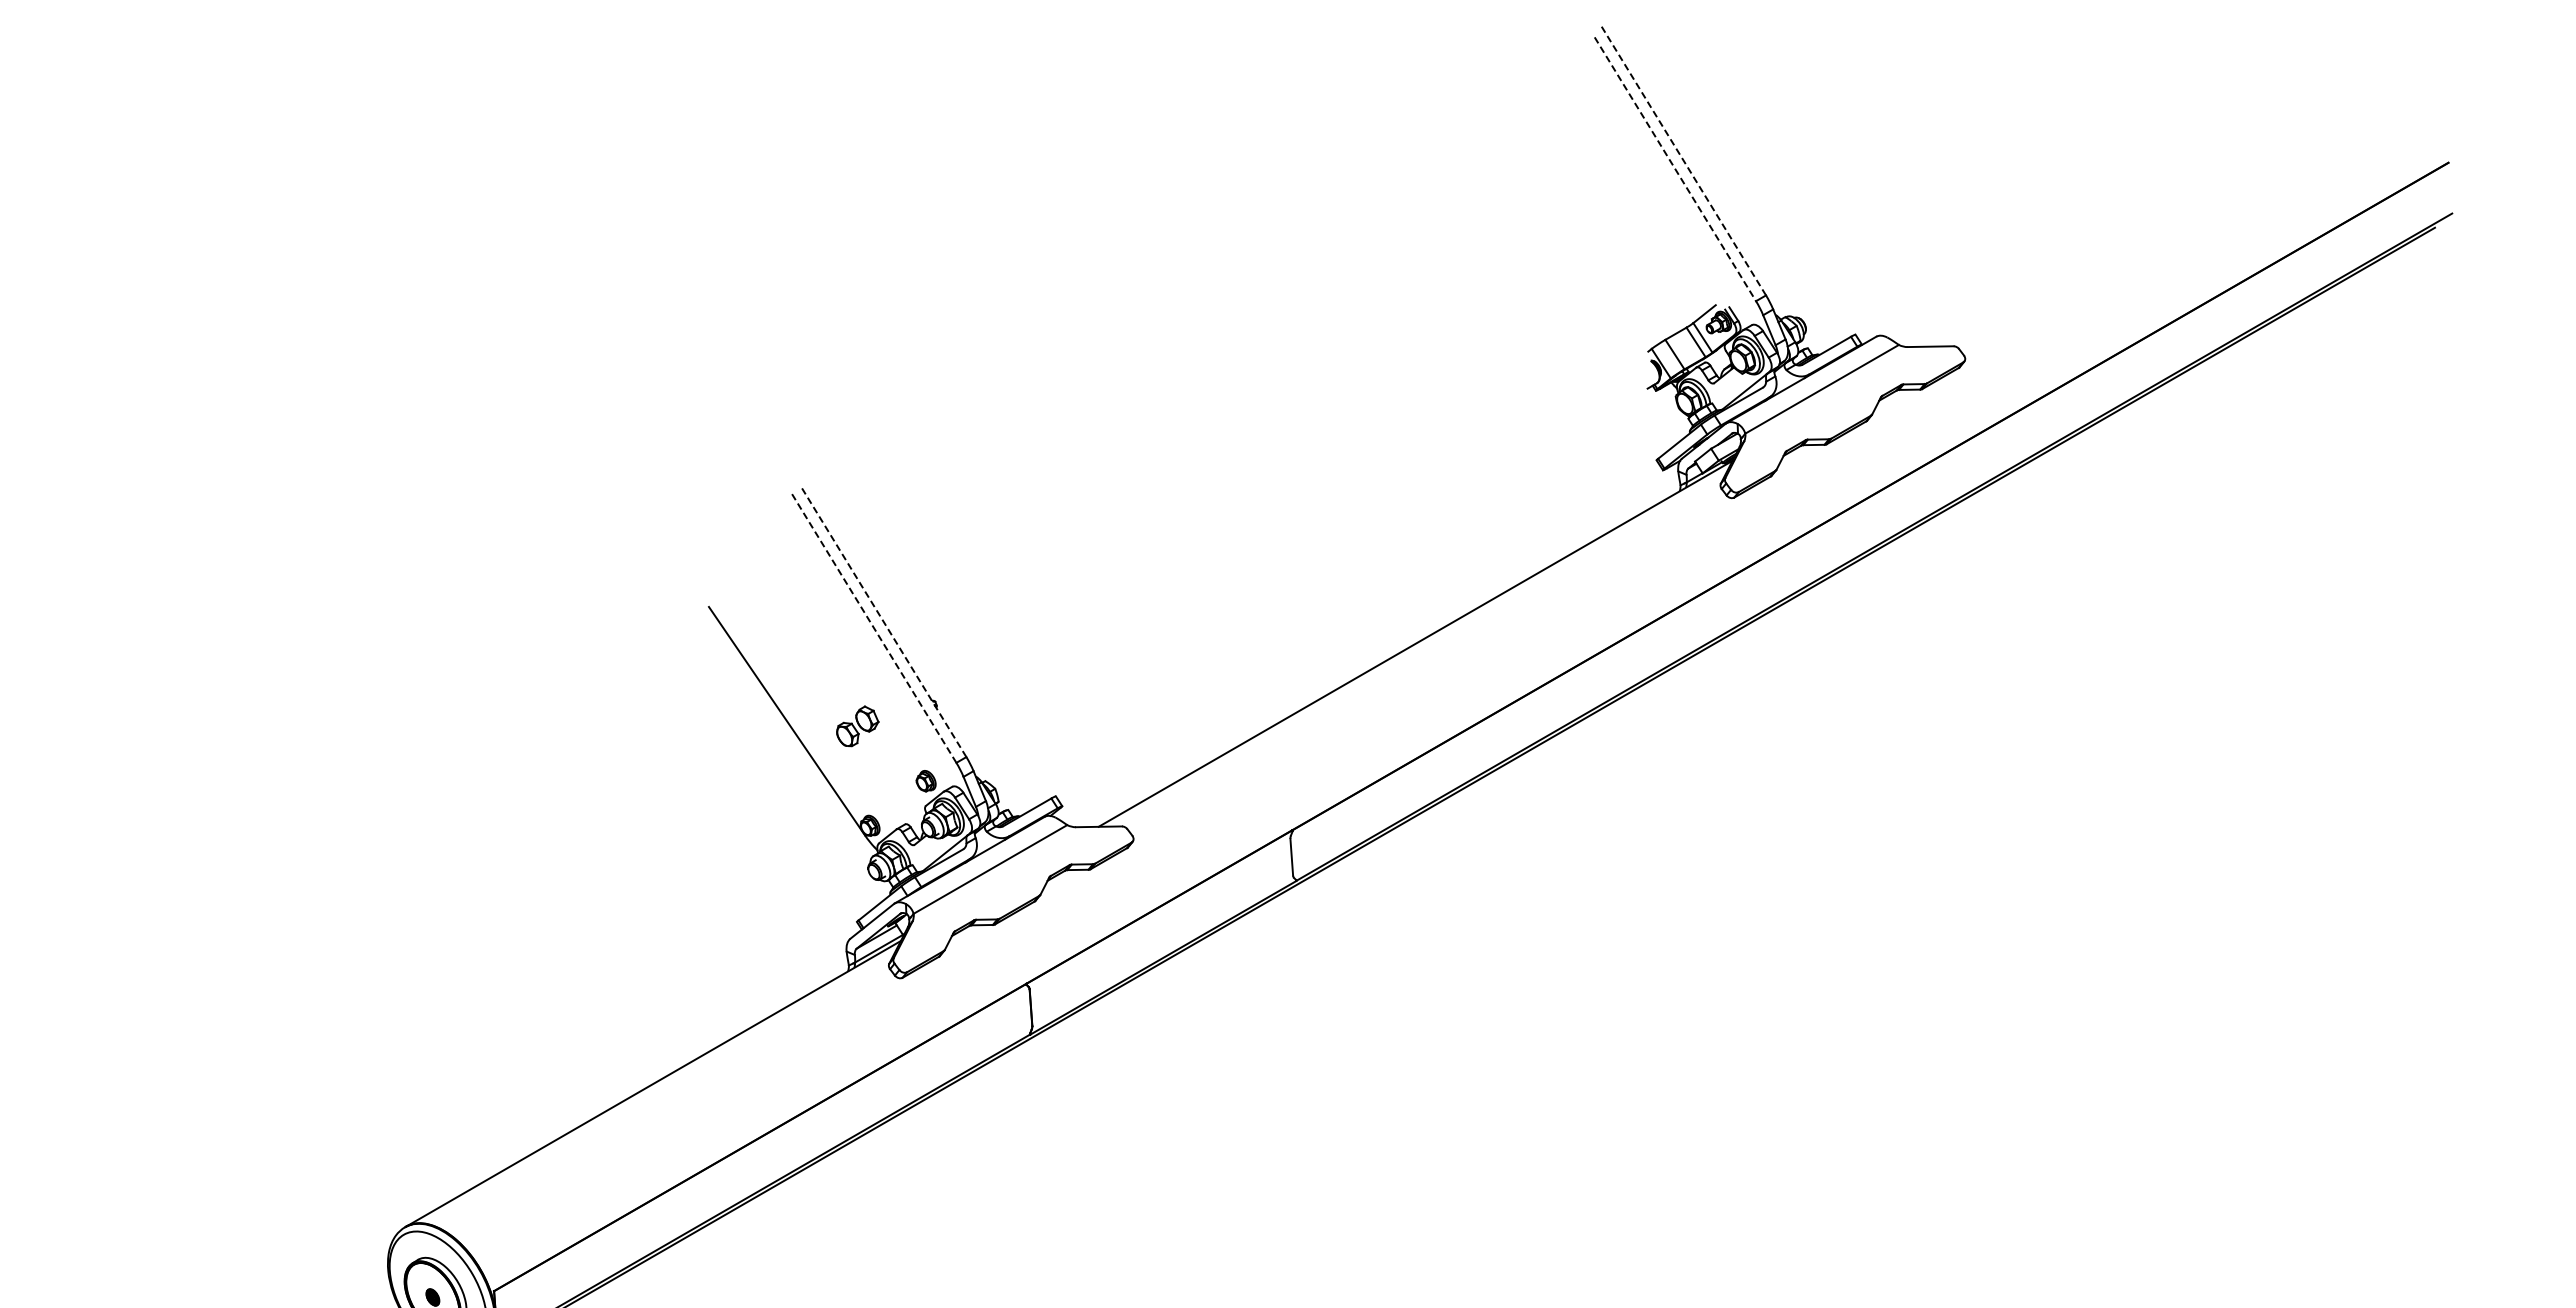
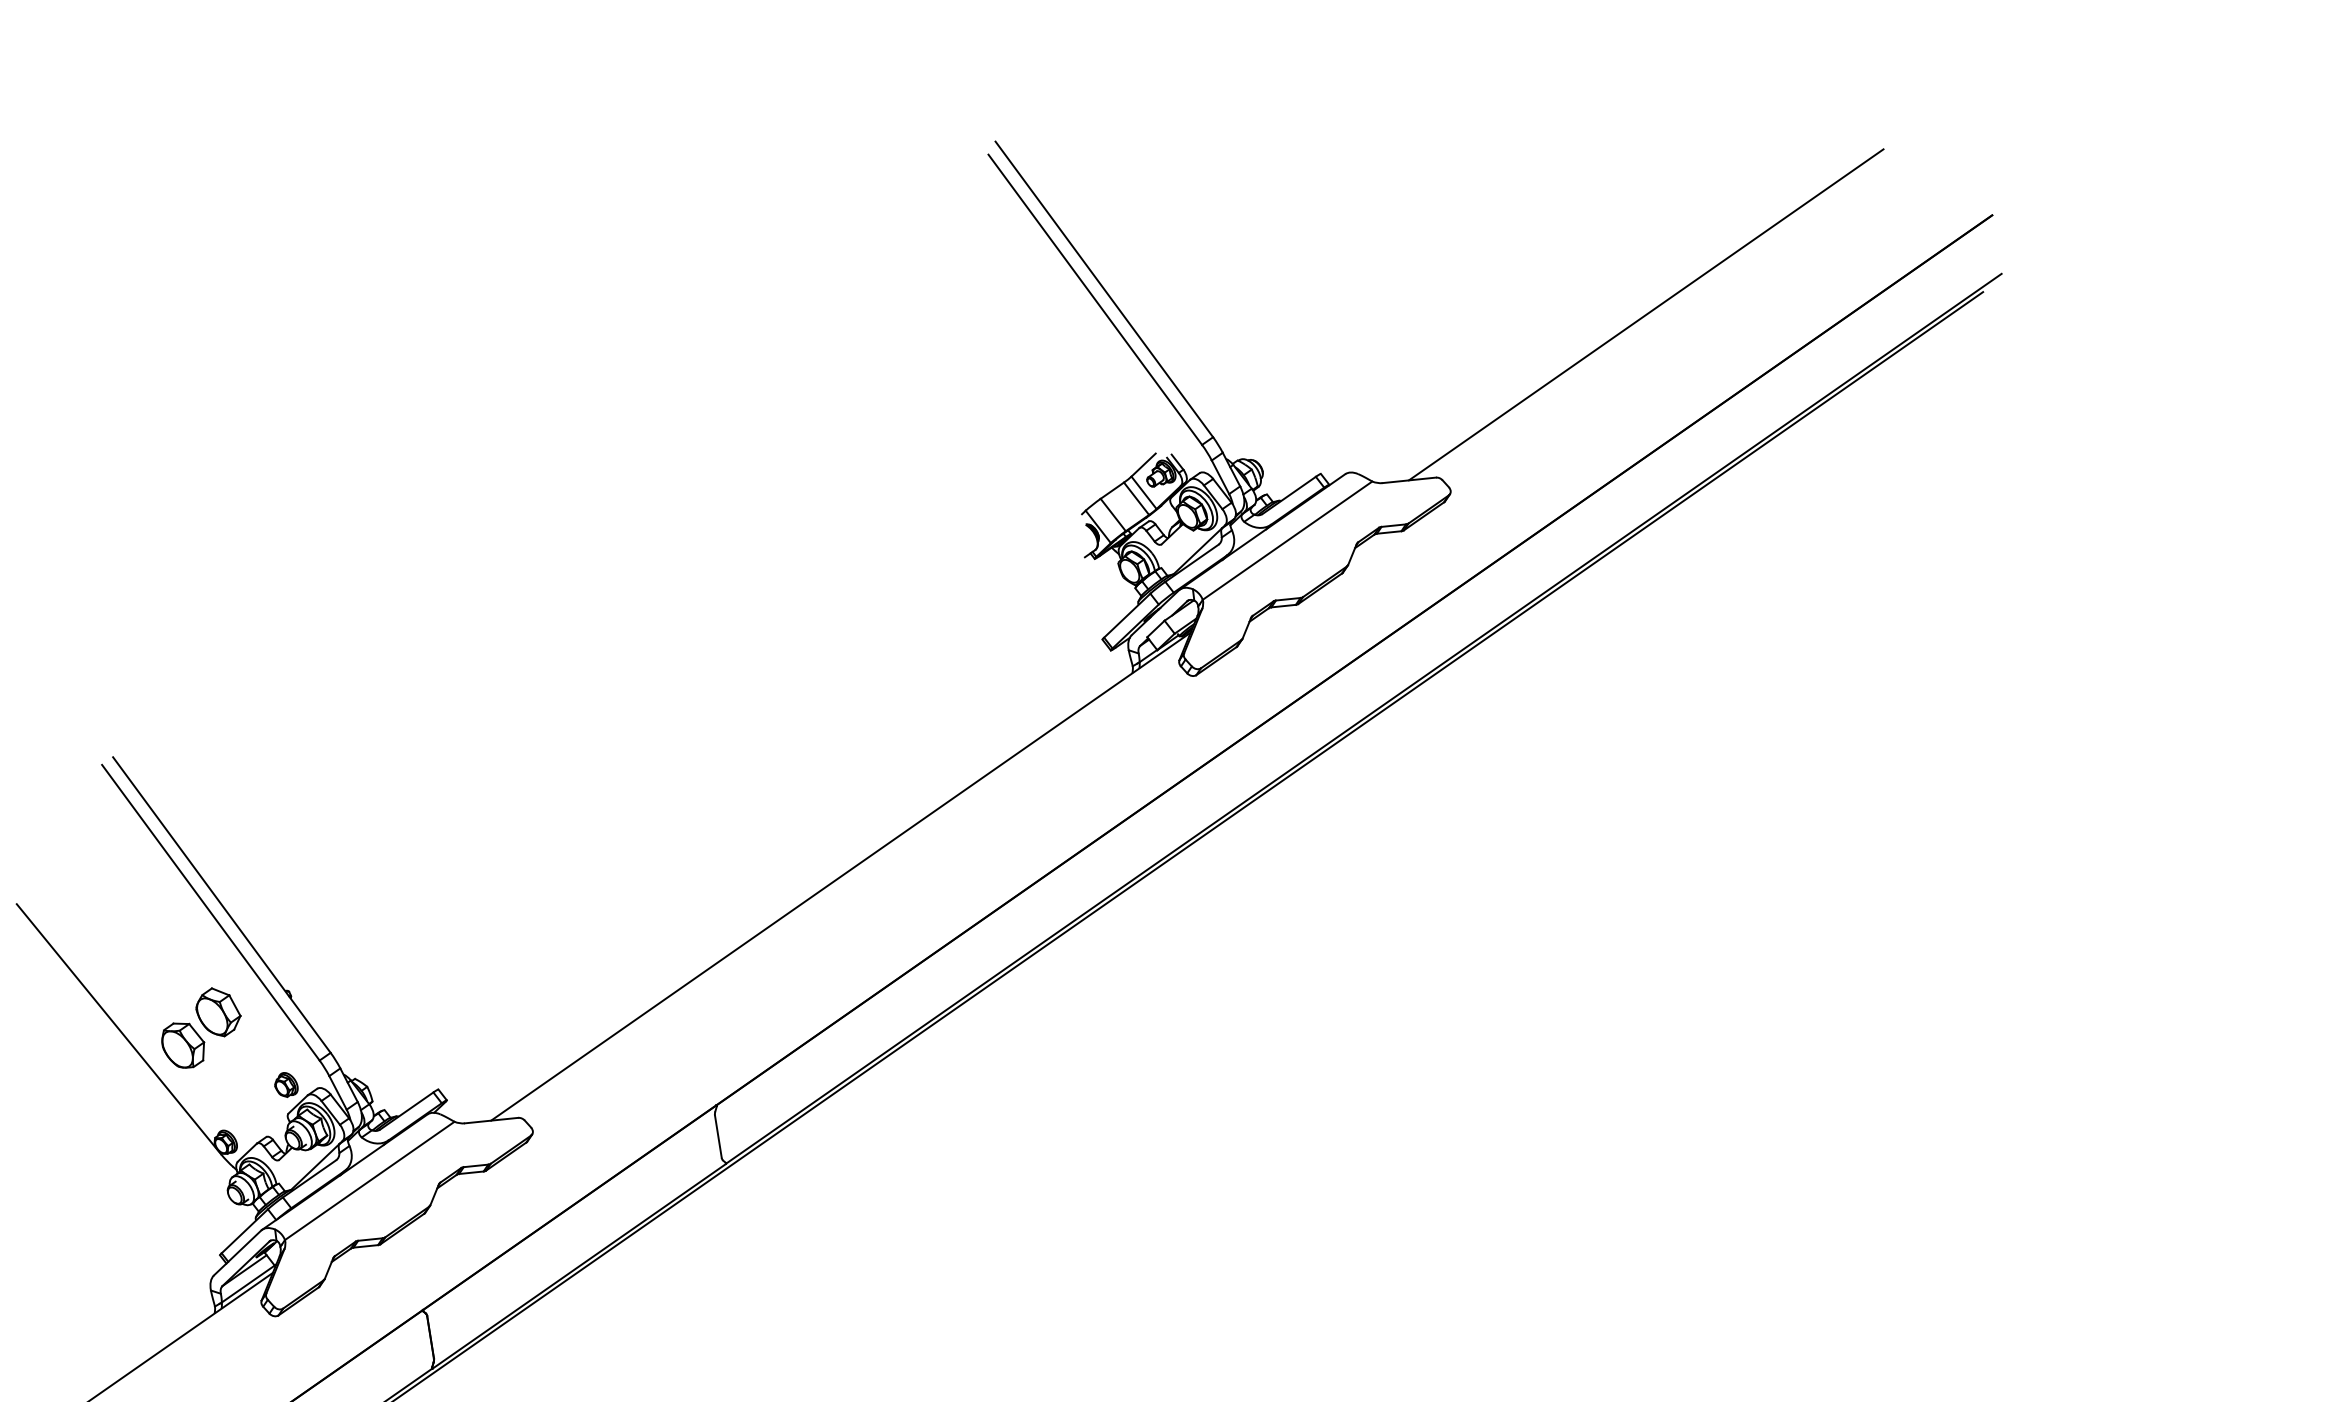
line: (1683, 160) -> (1103, 288), dashed -> solid
line: (1675, 169) -> (1095, 300), dashed -> solid
line: (2145, 222) -> (1646, 314), added
line: (883, 622) -> (220, 904), dashed -> solid
line: (874, 628) -> (211, 912), dashed -> solid
part: (857, 726) -> (201, 1028), size x1.67

